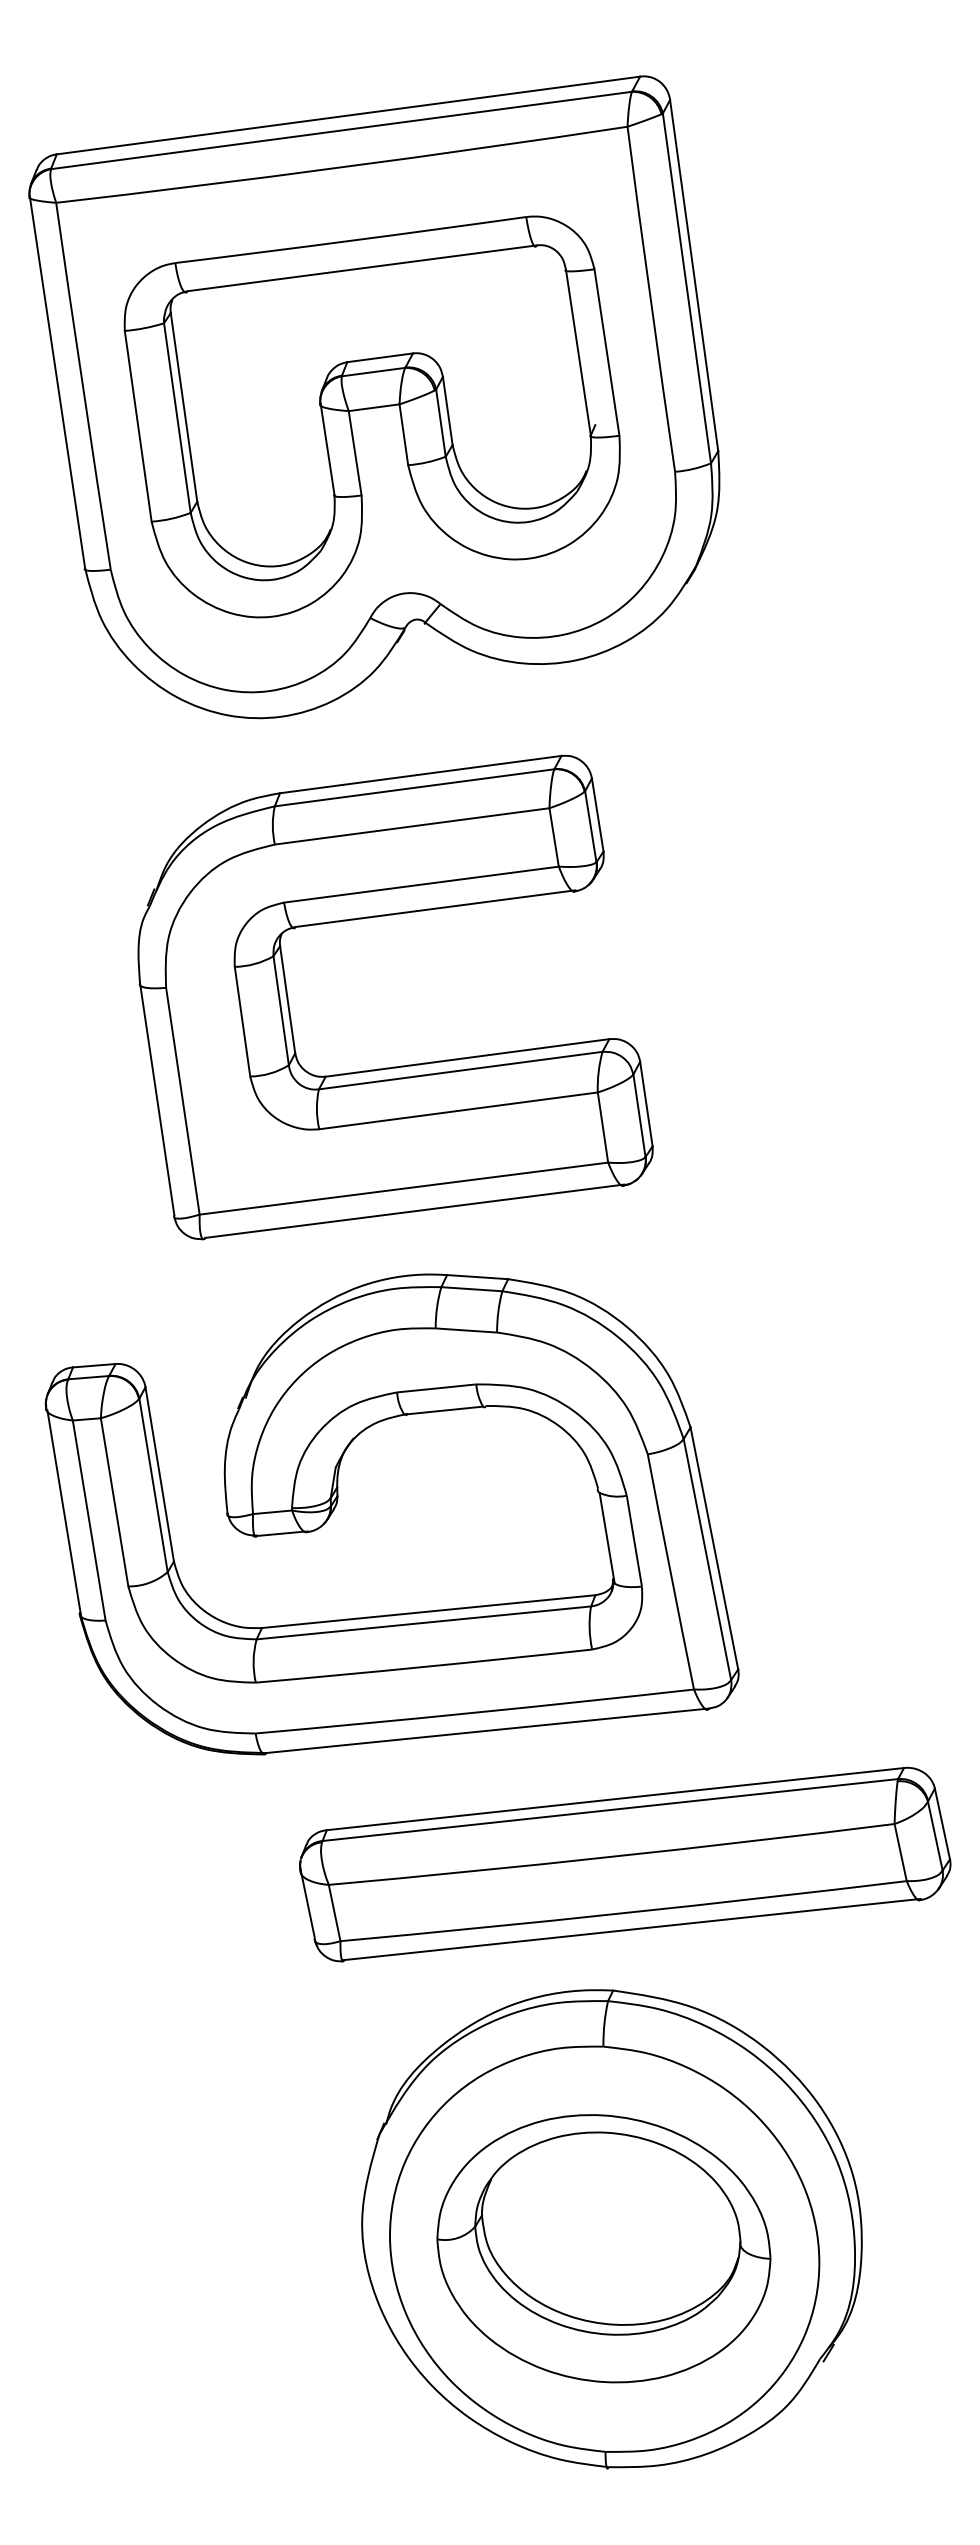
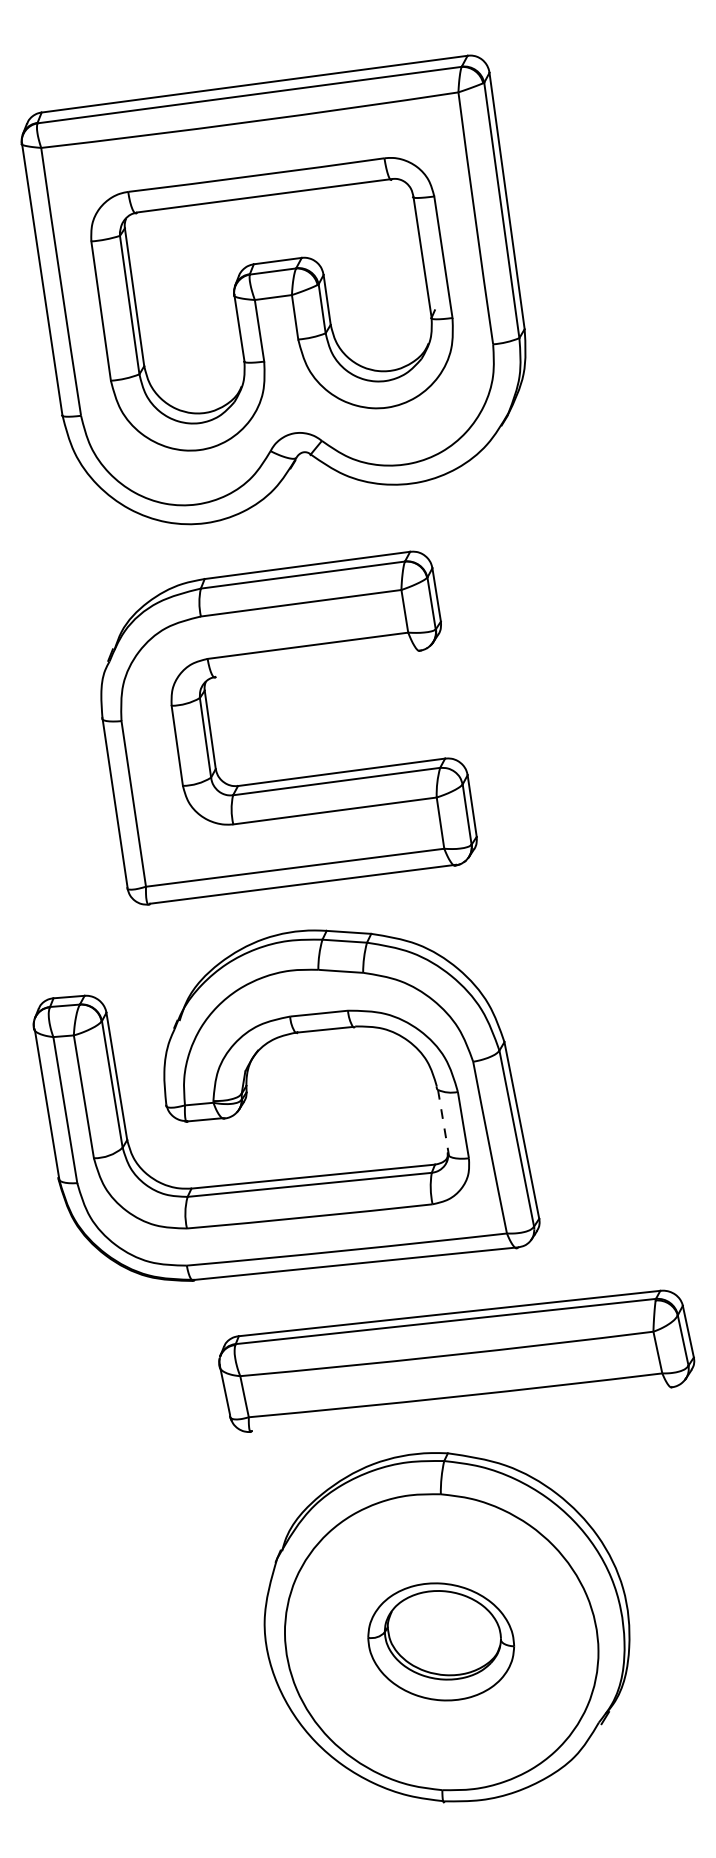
line: (435, 908) -> (318, 663), removed
line: (607, 1538) -> (443, 1123), solid -> dashed
line: (632, 1929) -> (462, 1408), removed
part: (603, 2248) -> (440, 1641), size x0.6

